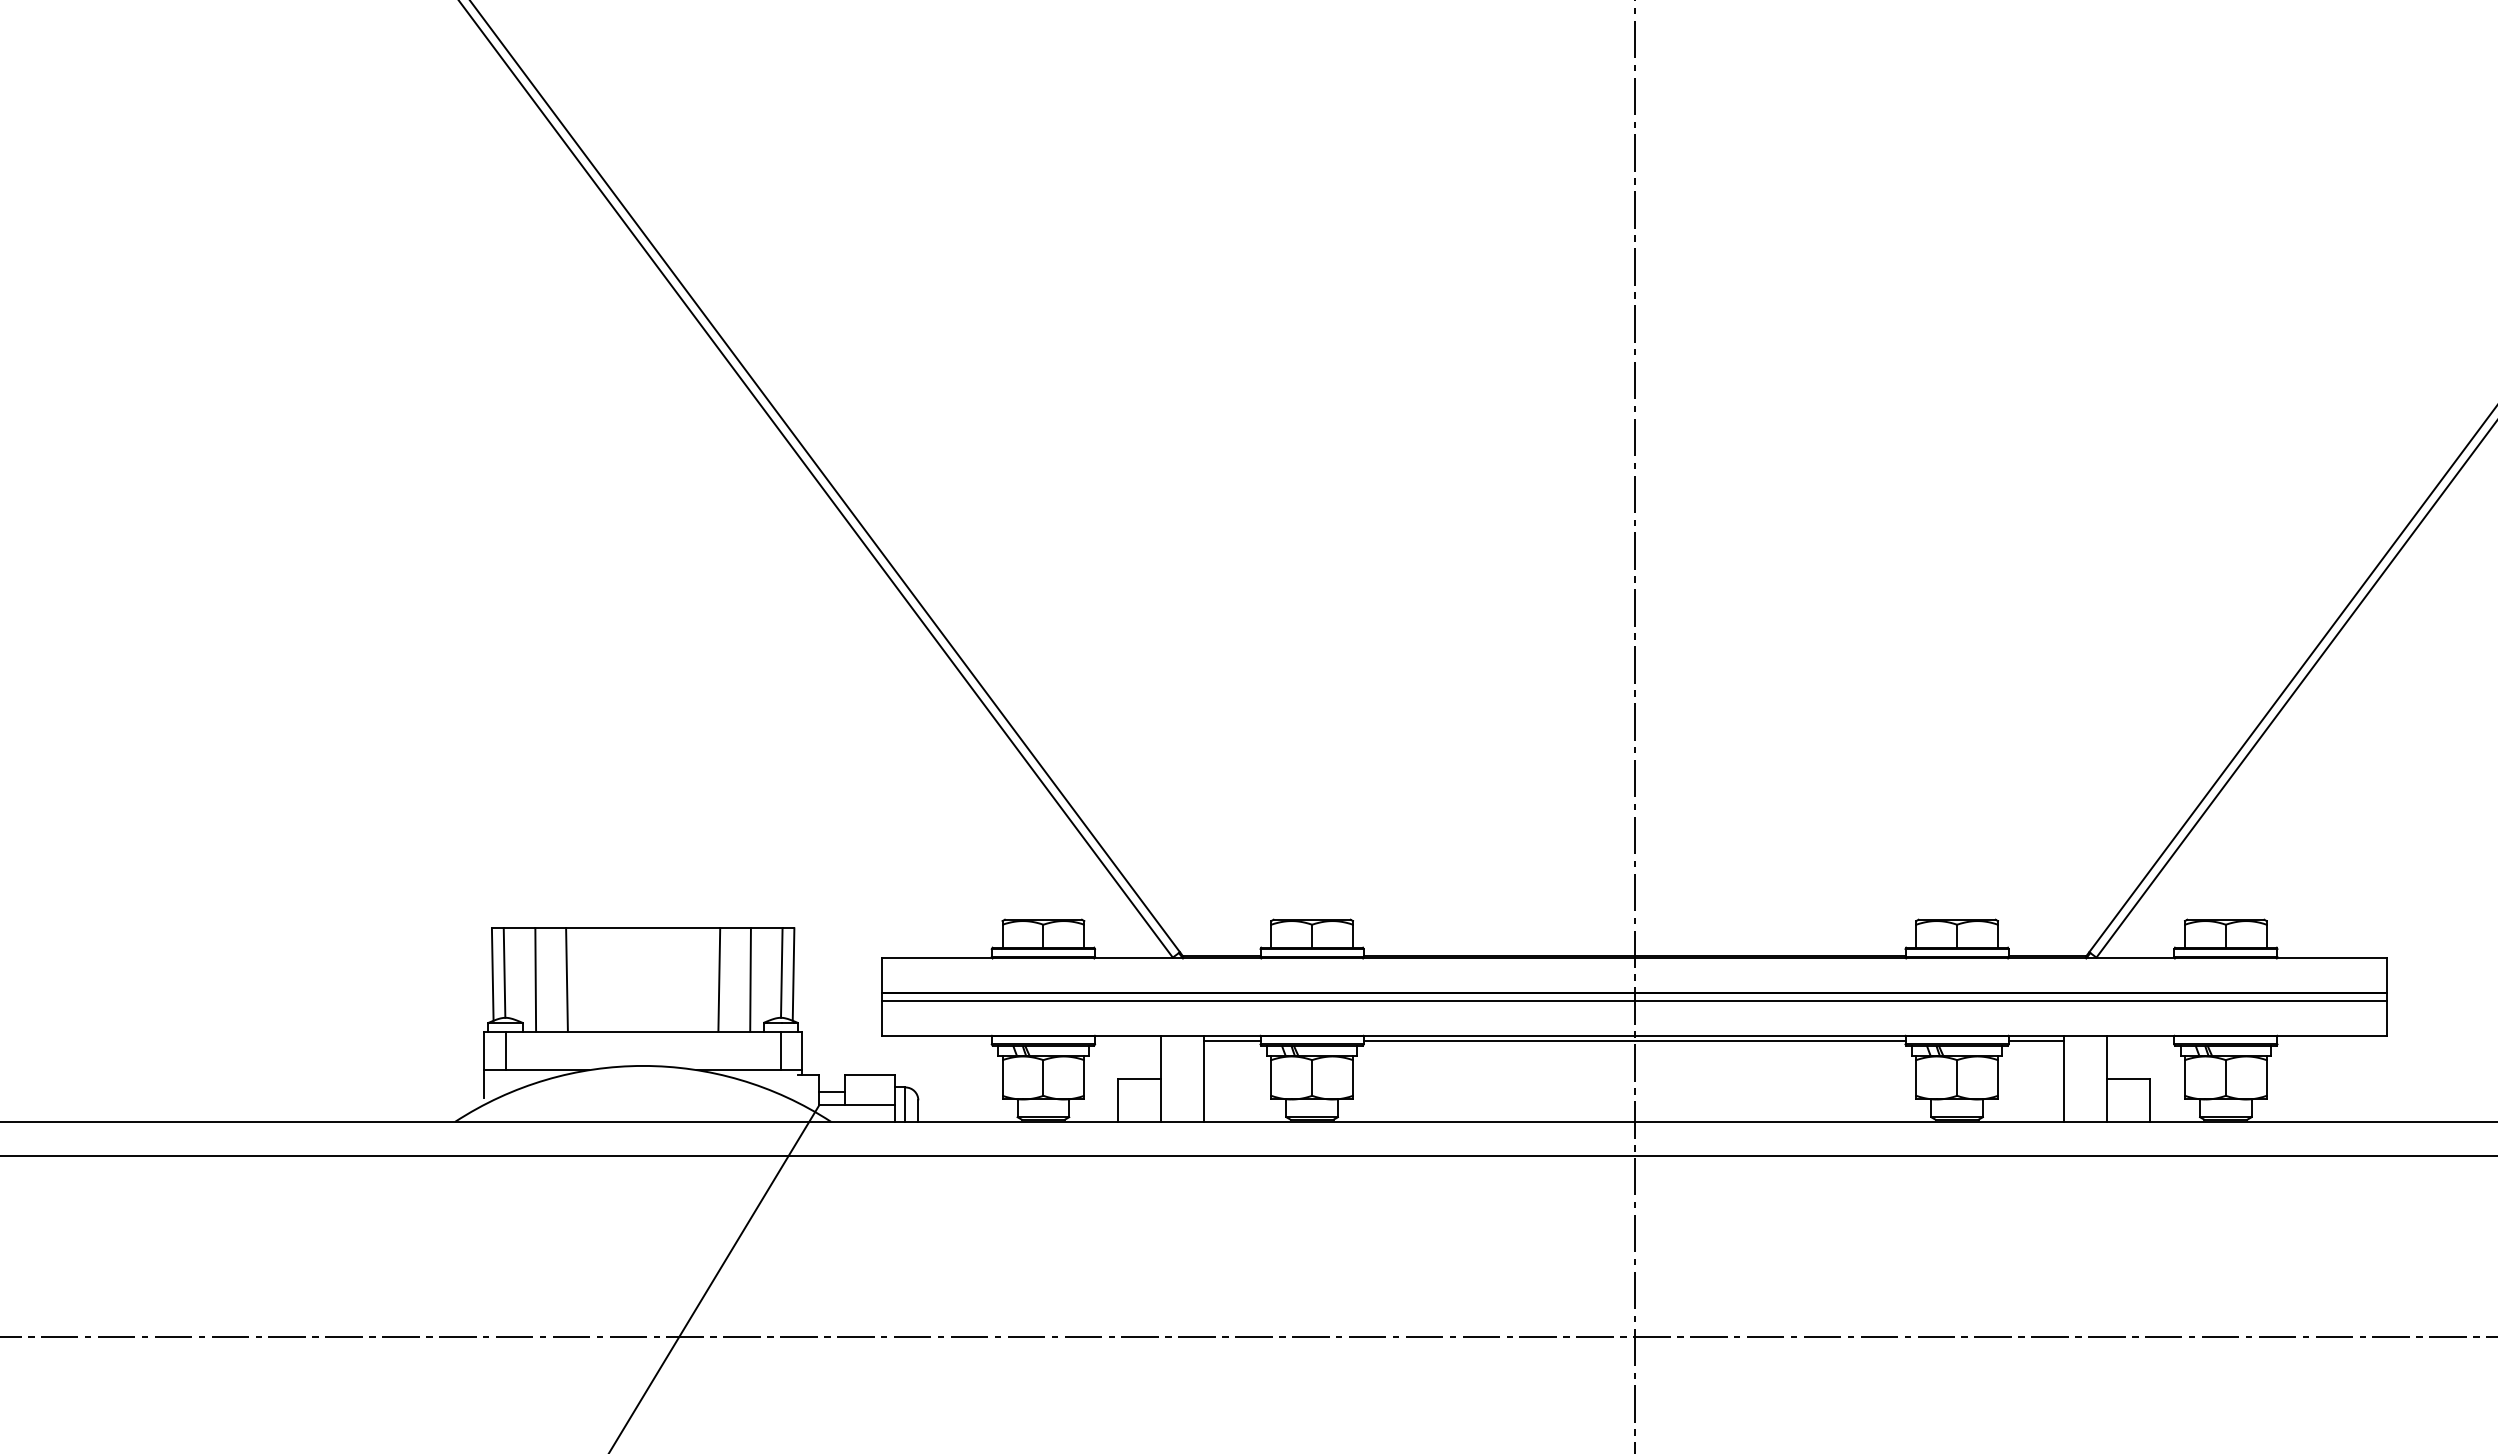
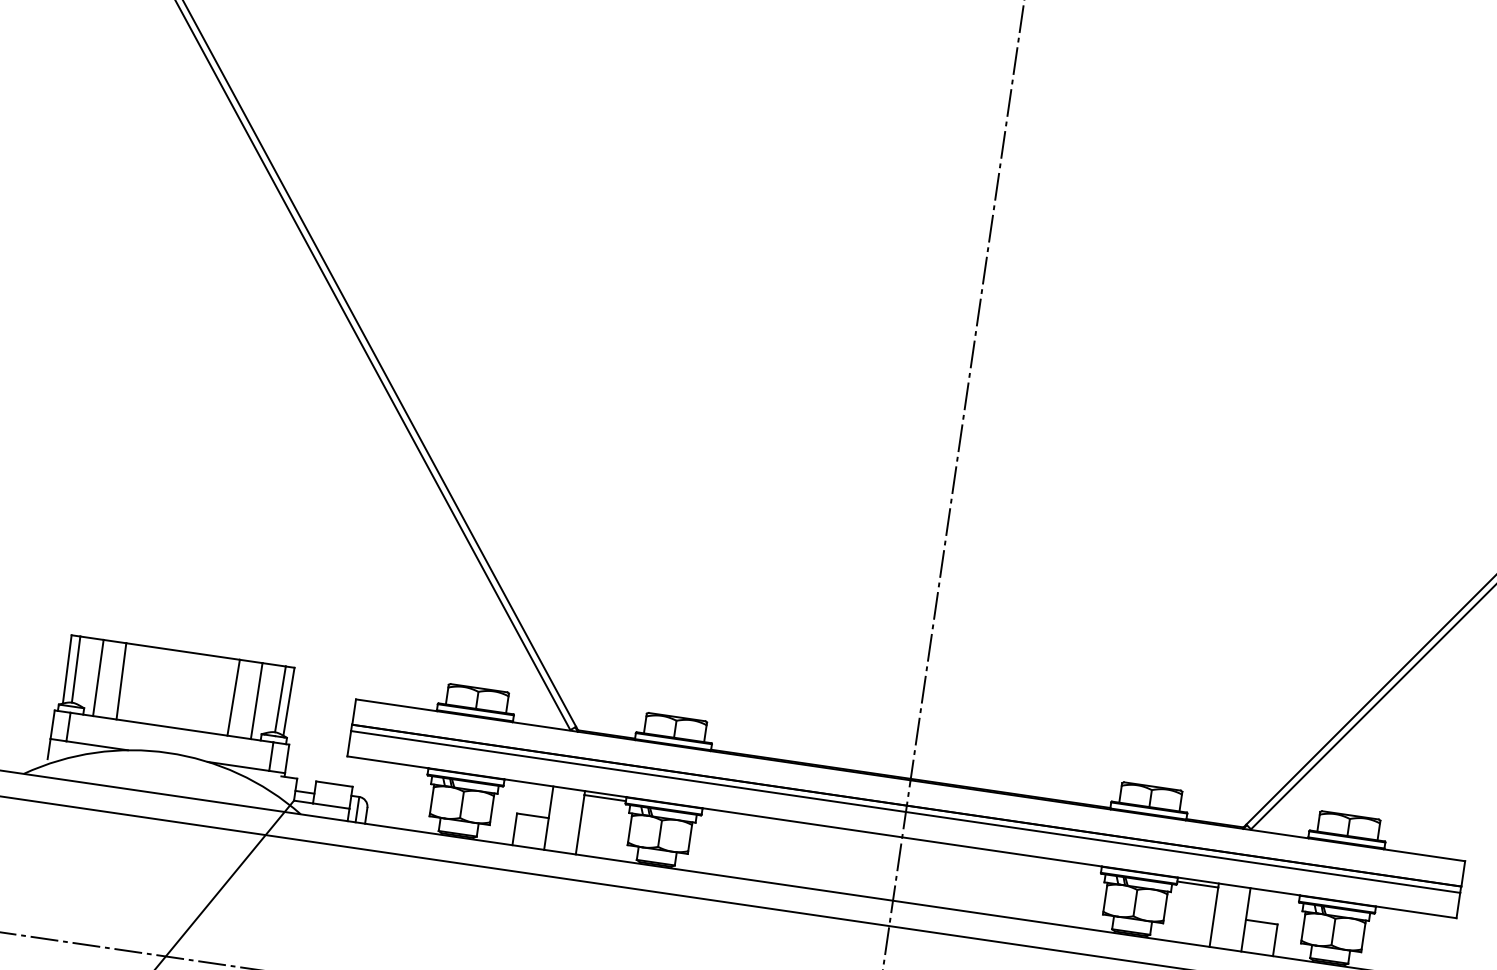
line: (1634, 1041) -> (901, 841), removed

